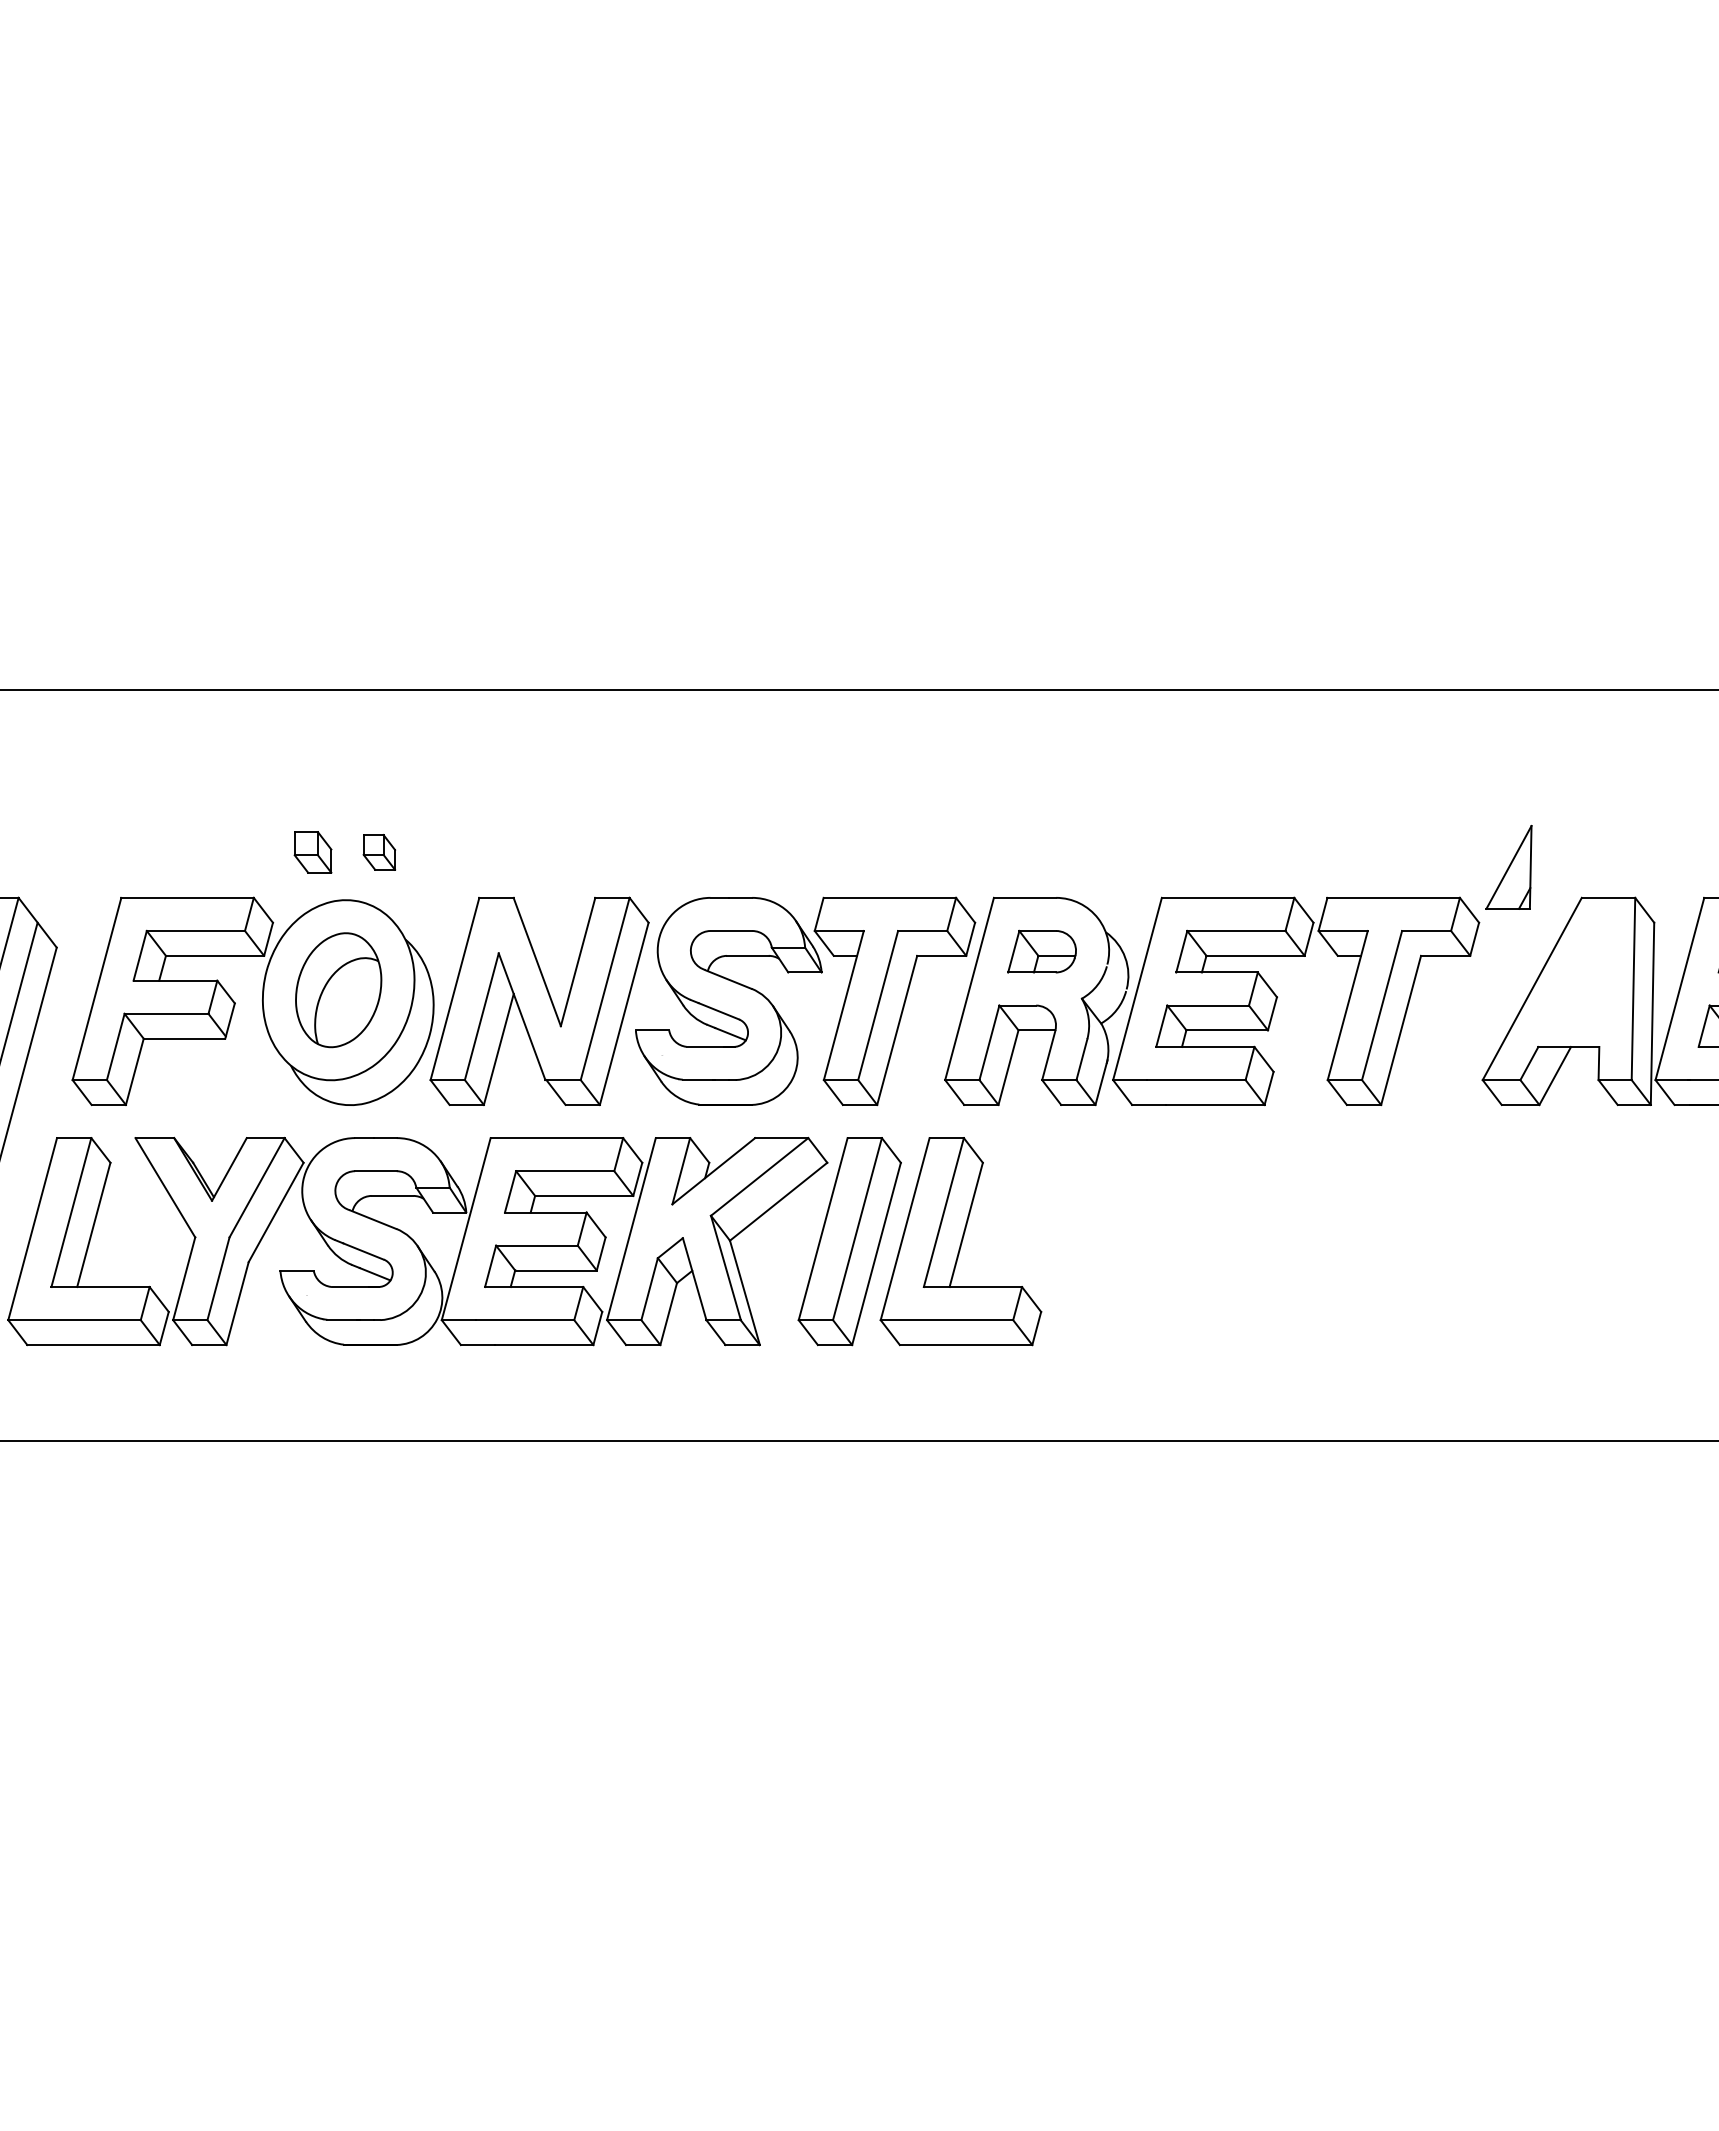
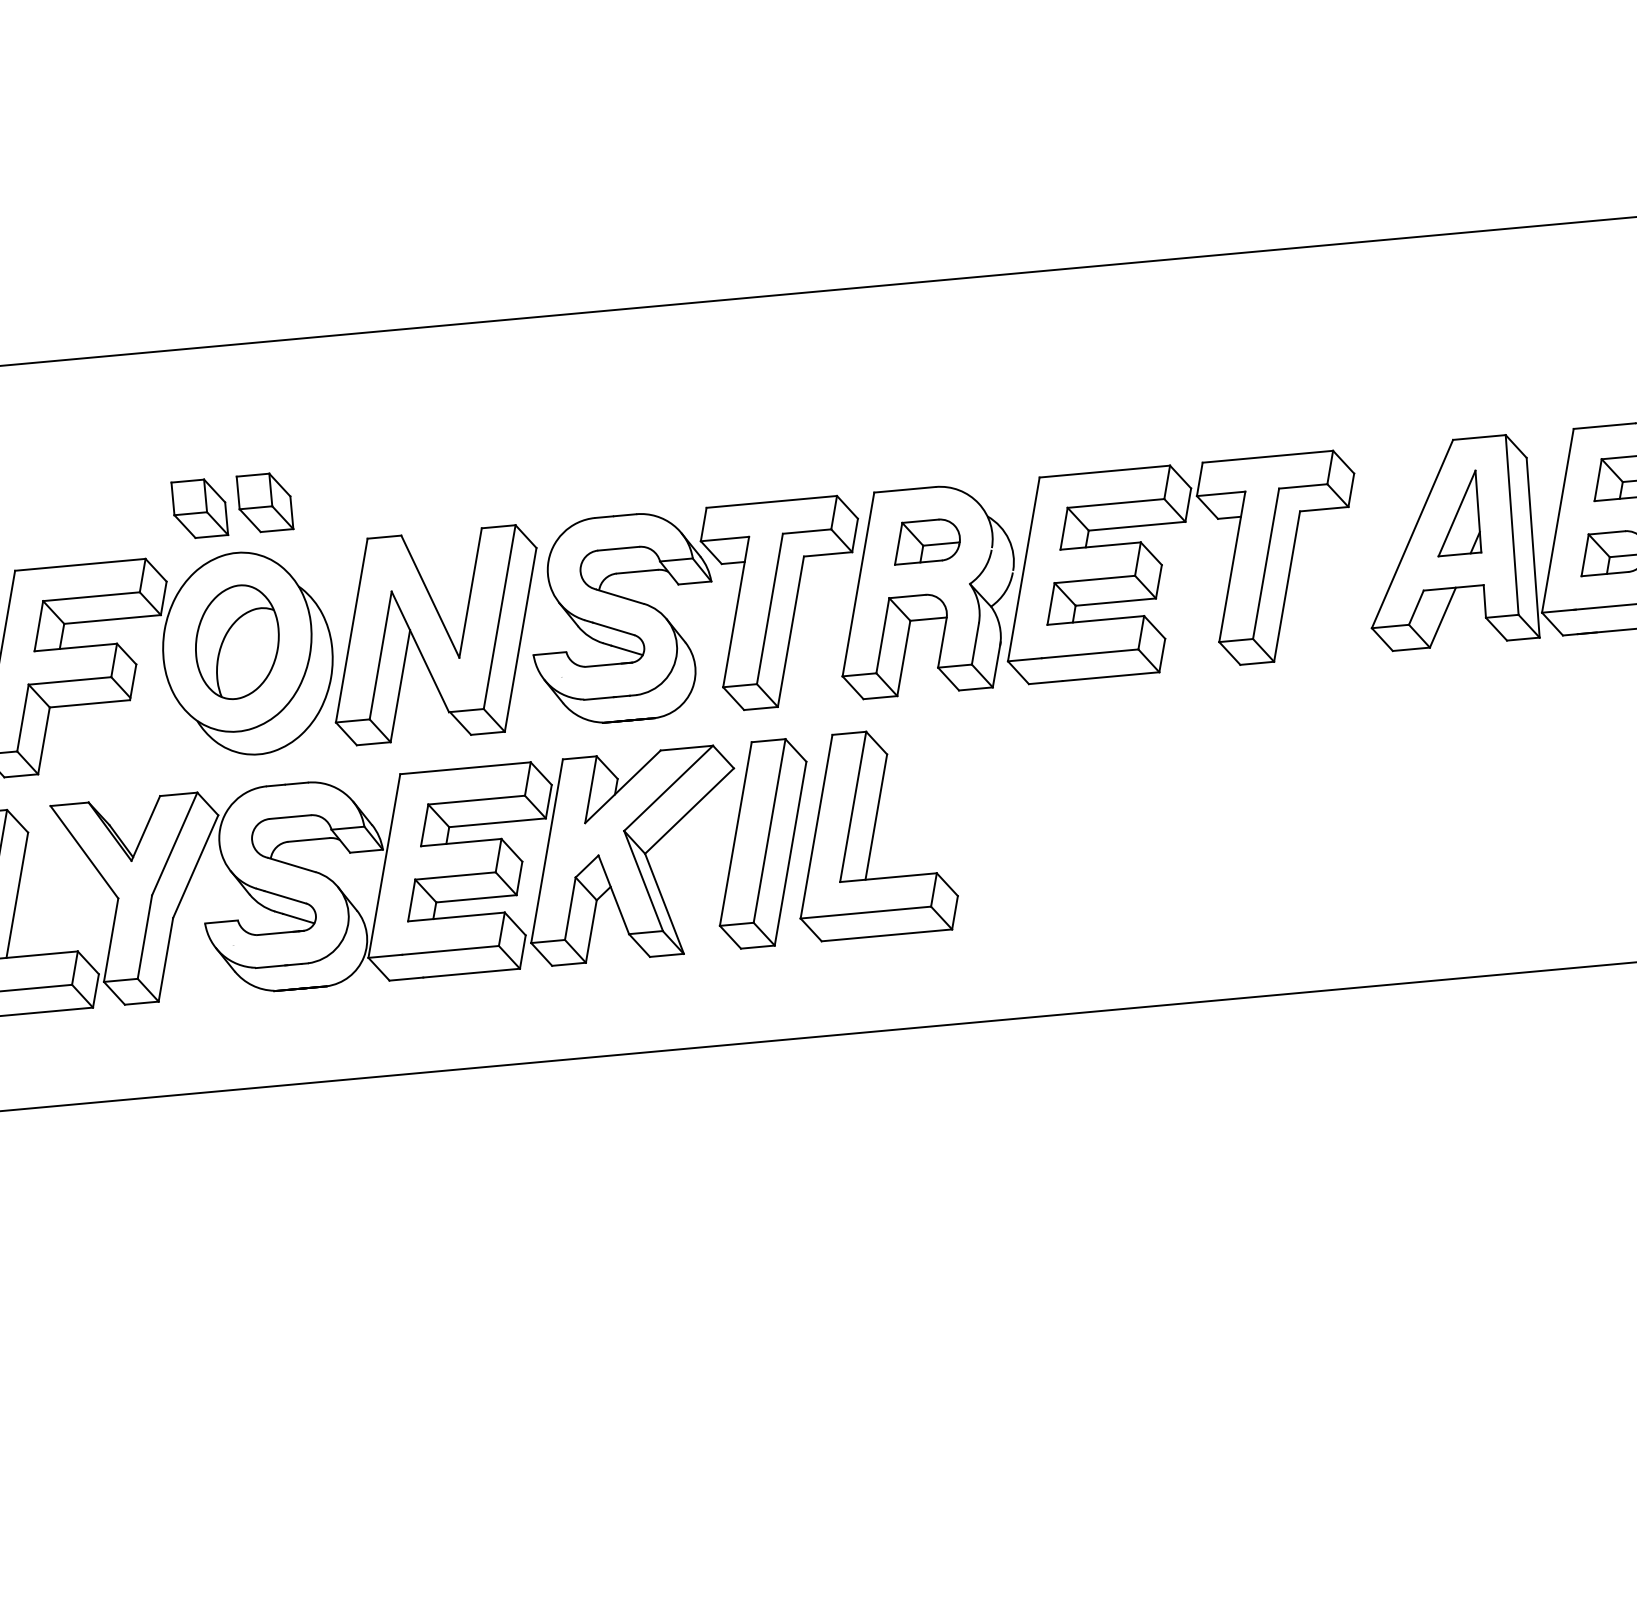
part: (312, 852) -> (199, 508), size x1.43
part: (379, 852) -> (265, 502), size x1.67
part: (1508, 867) -> (1456, 513), moved

